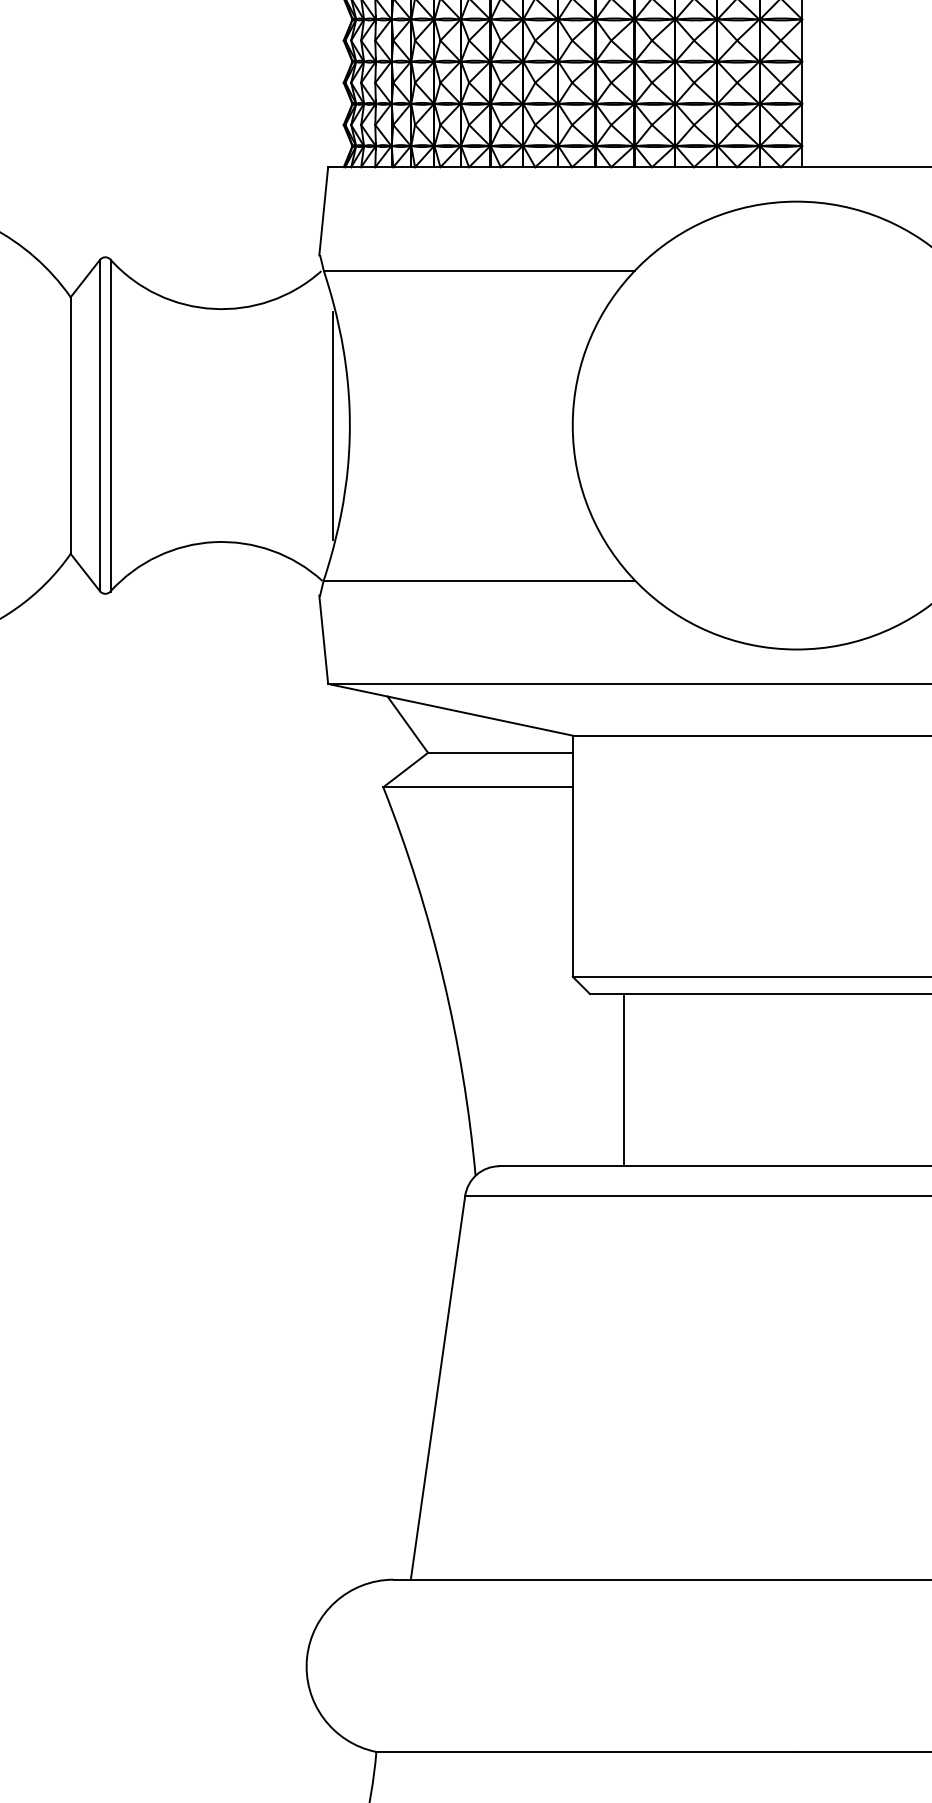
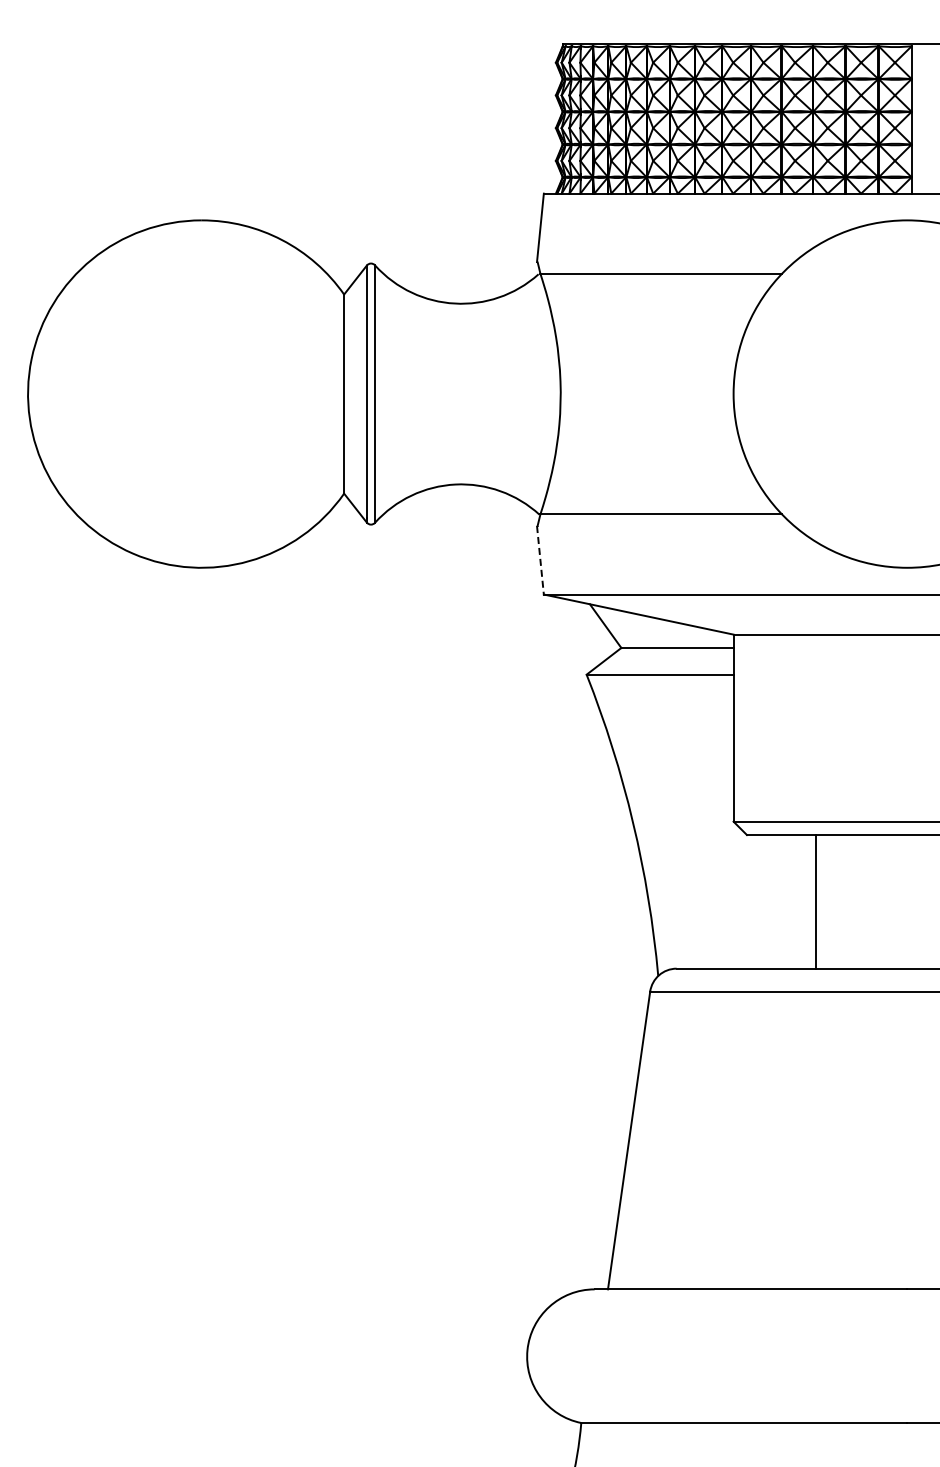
line: (332, 424) -> (547, 393), removed
line: (323, 640) -> (540, 560), solid -> dashed
line: (624, 1079) -> (815, 901), moved

